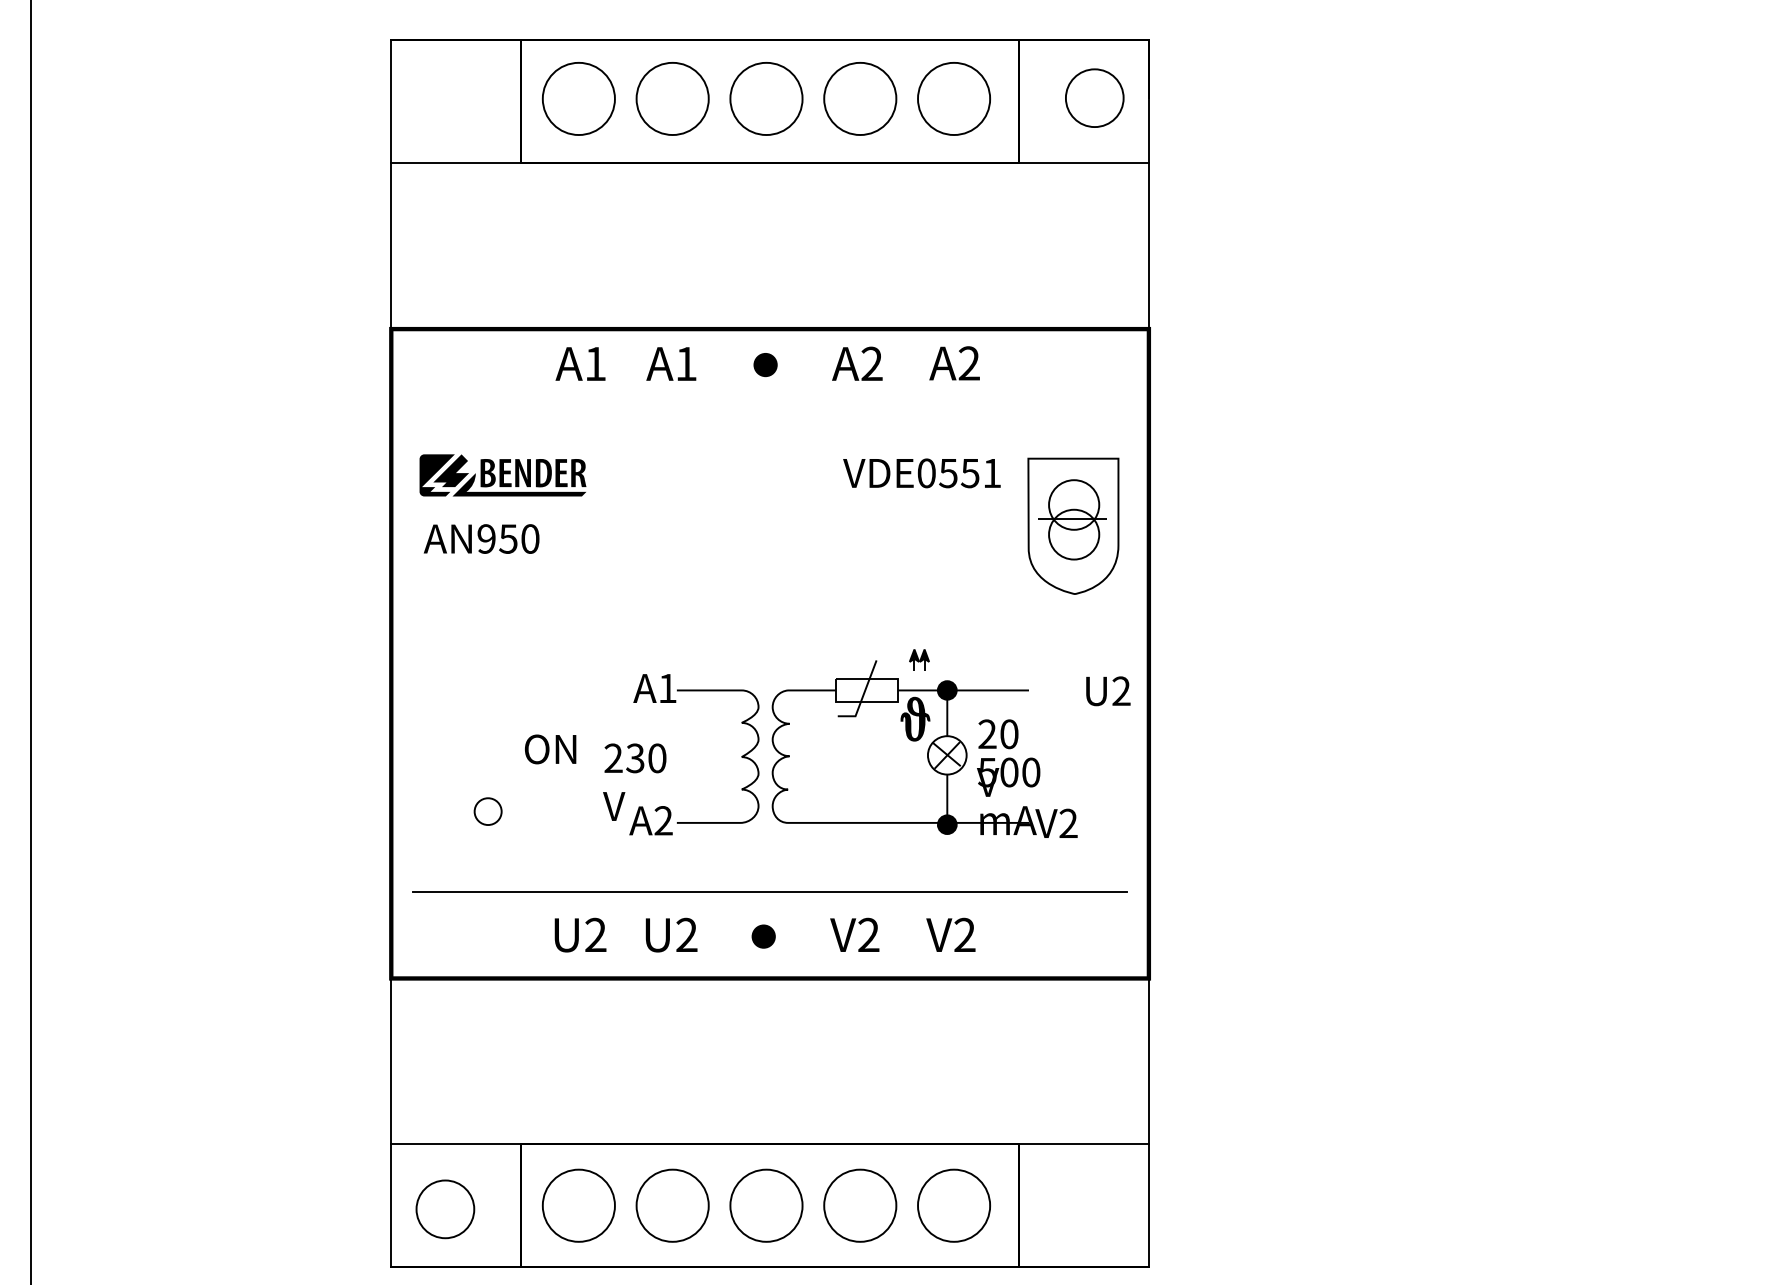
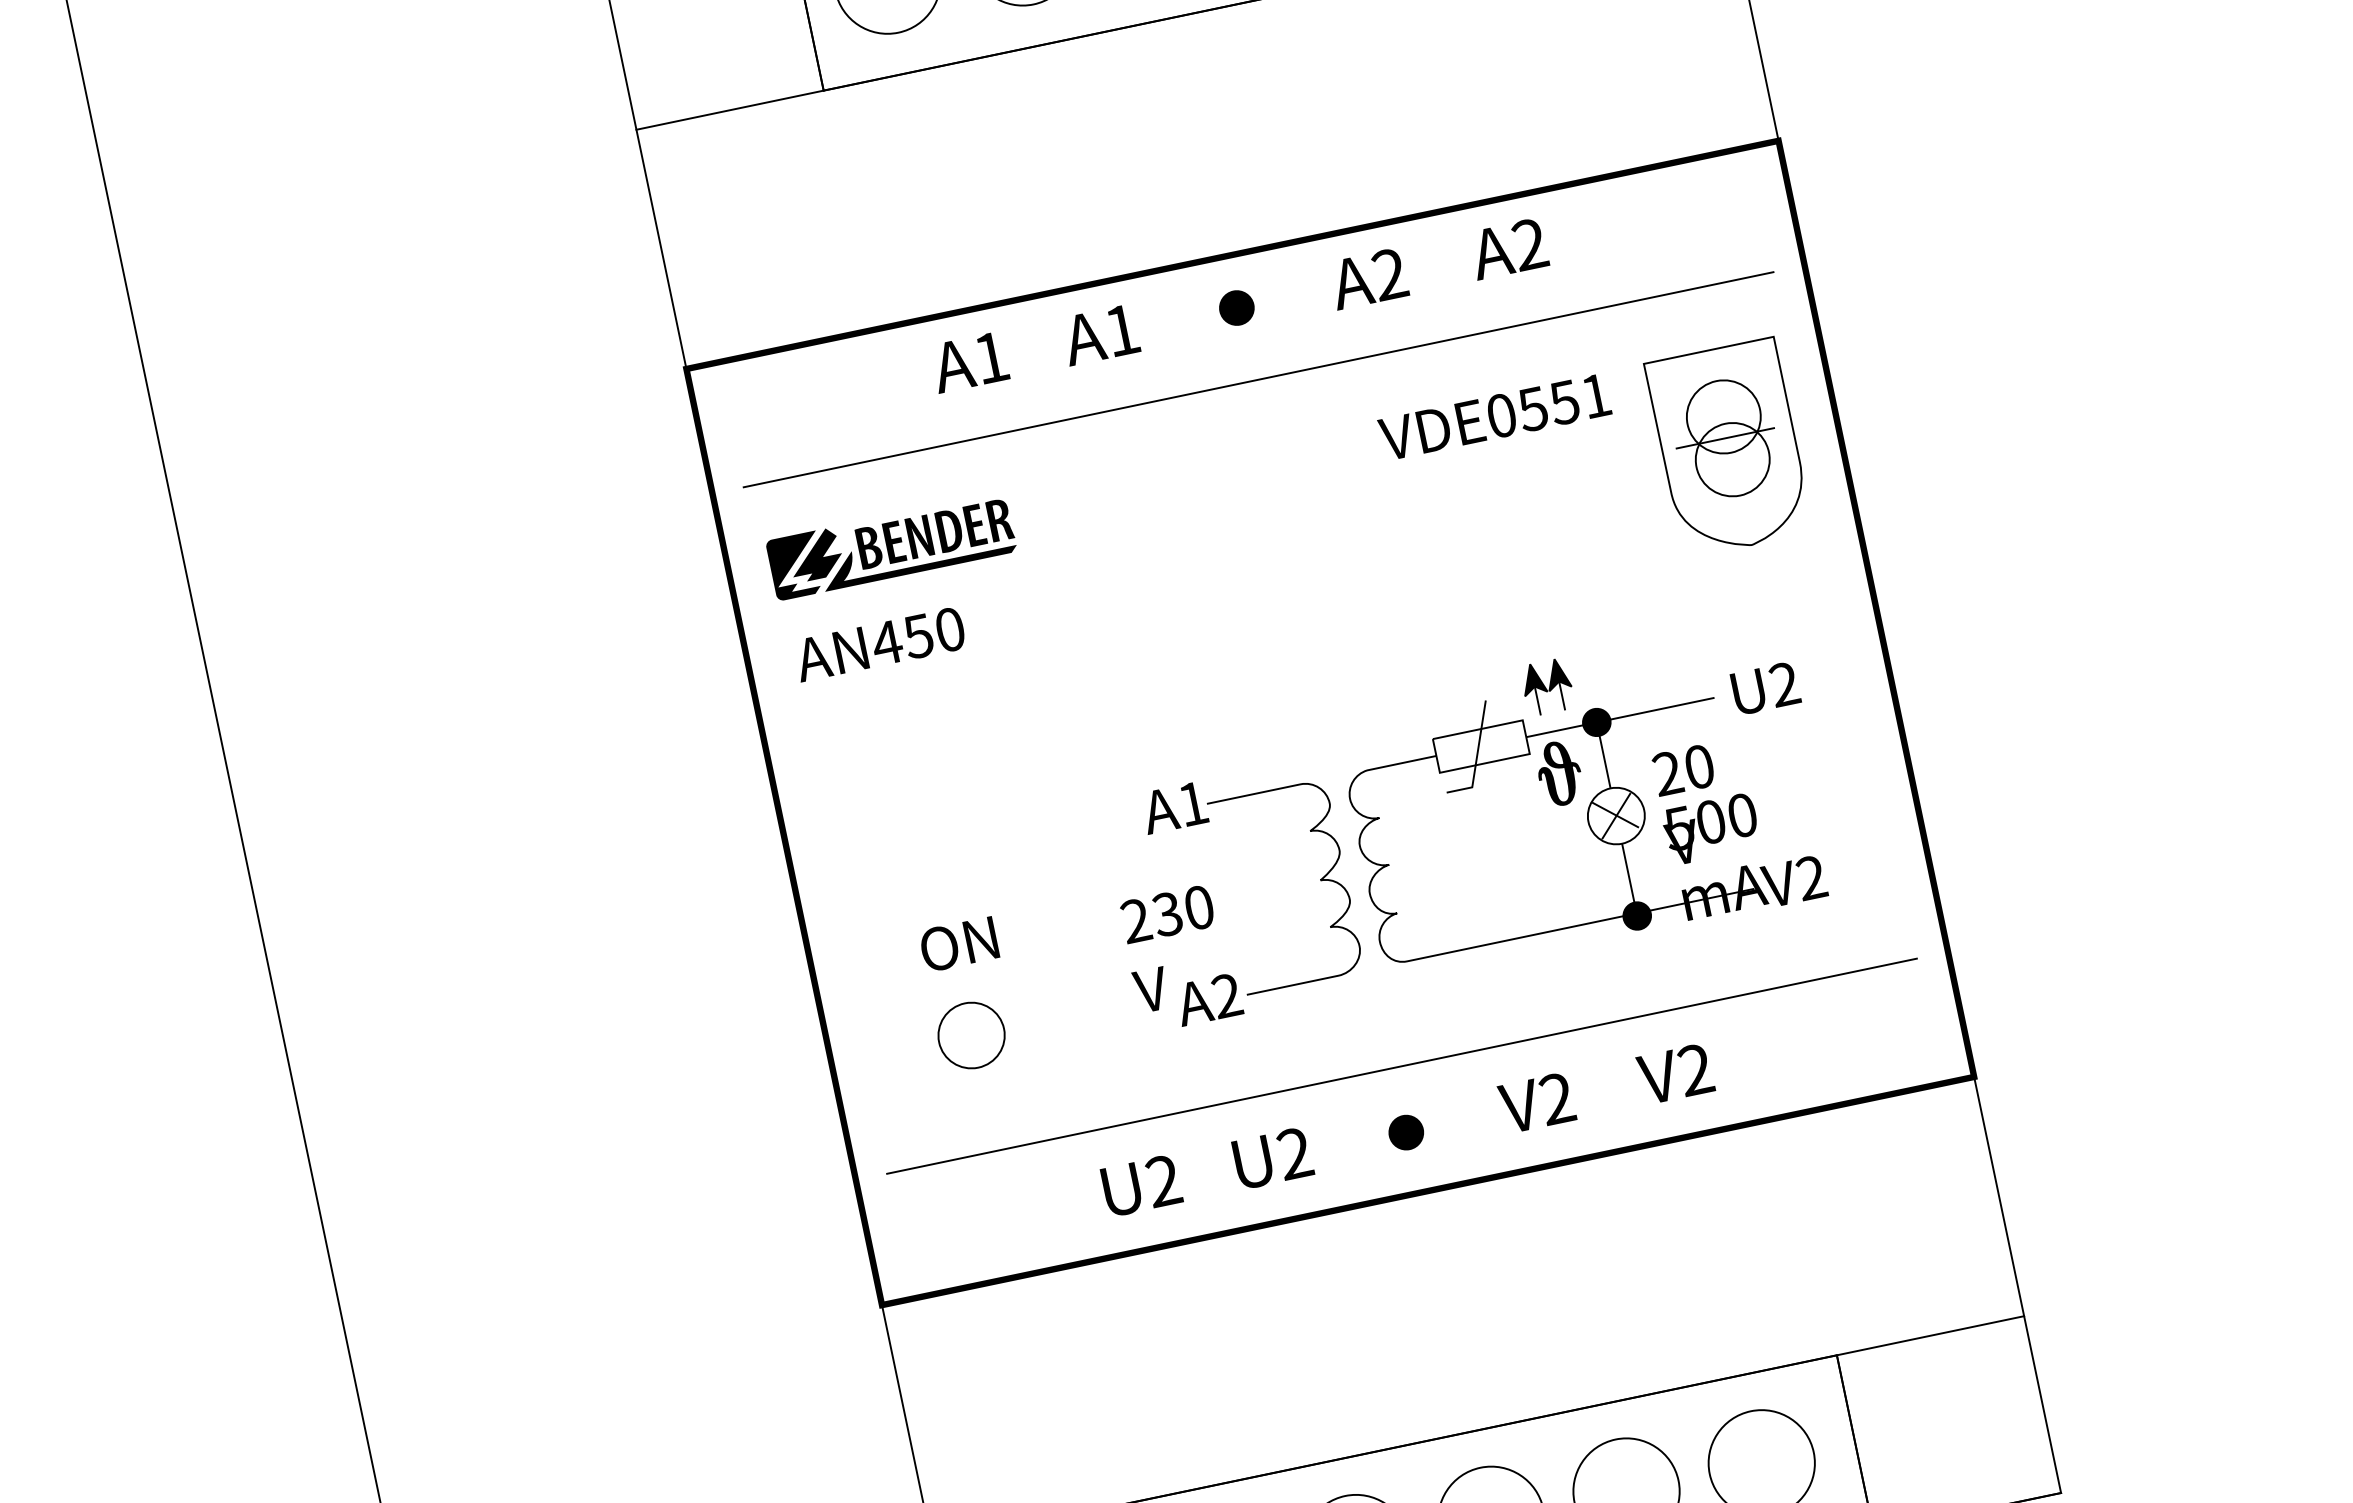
line: (769, 415) -> (1257, 379), added
text: (486, 538) -> (886, 642), AN950 -> AN450
part: (919, 659) -> (1547, 686), size x1.67
text: (1108, 691) -> (1766, 688), moved
text: (550, 749) -> (958, 944), moved
part: (487, 811) -> (970, 1035), size x1.67

